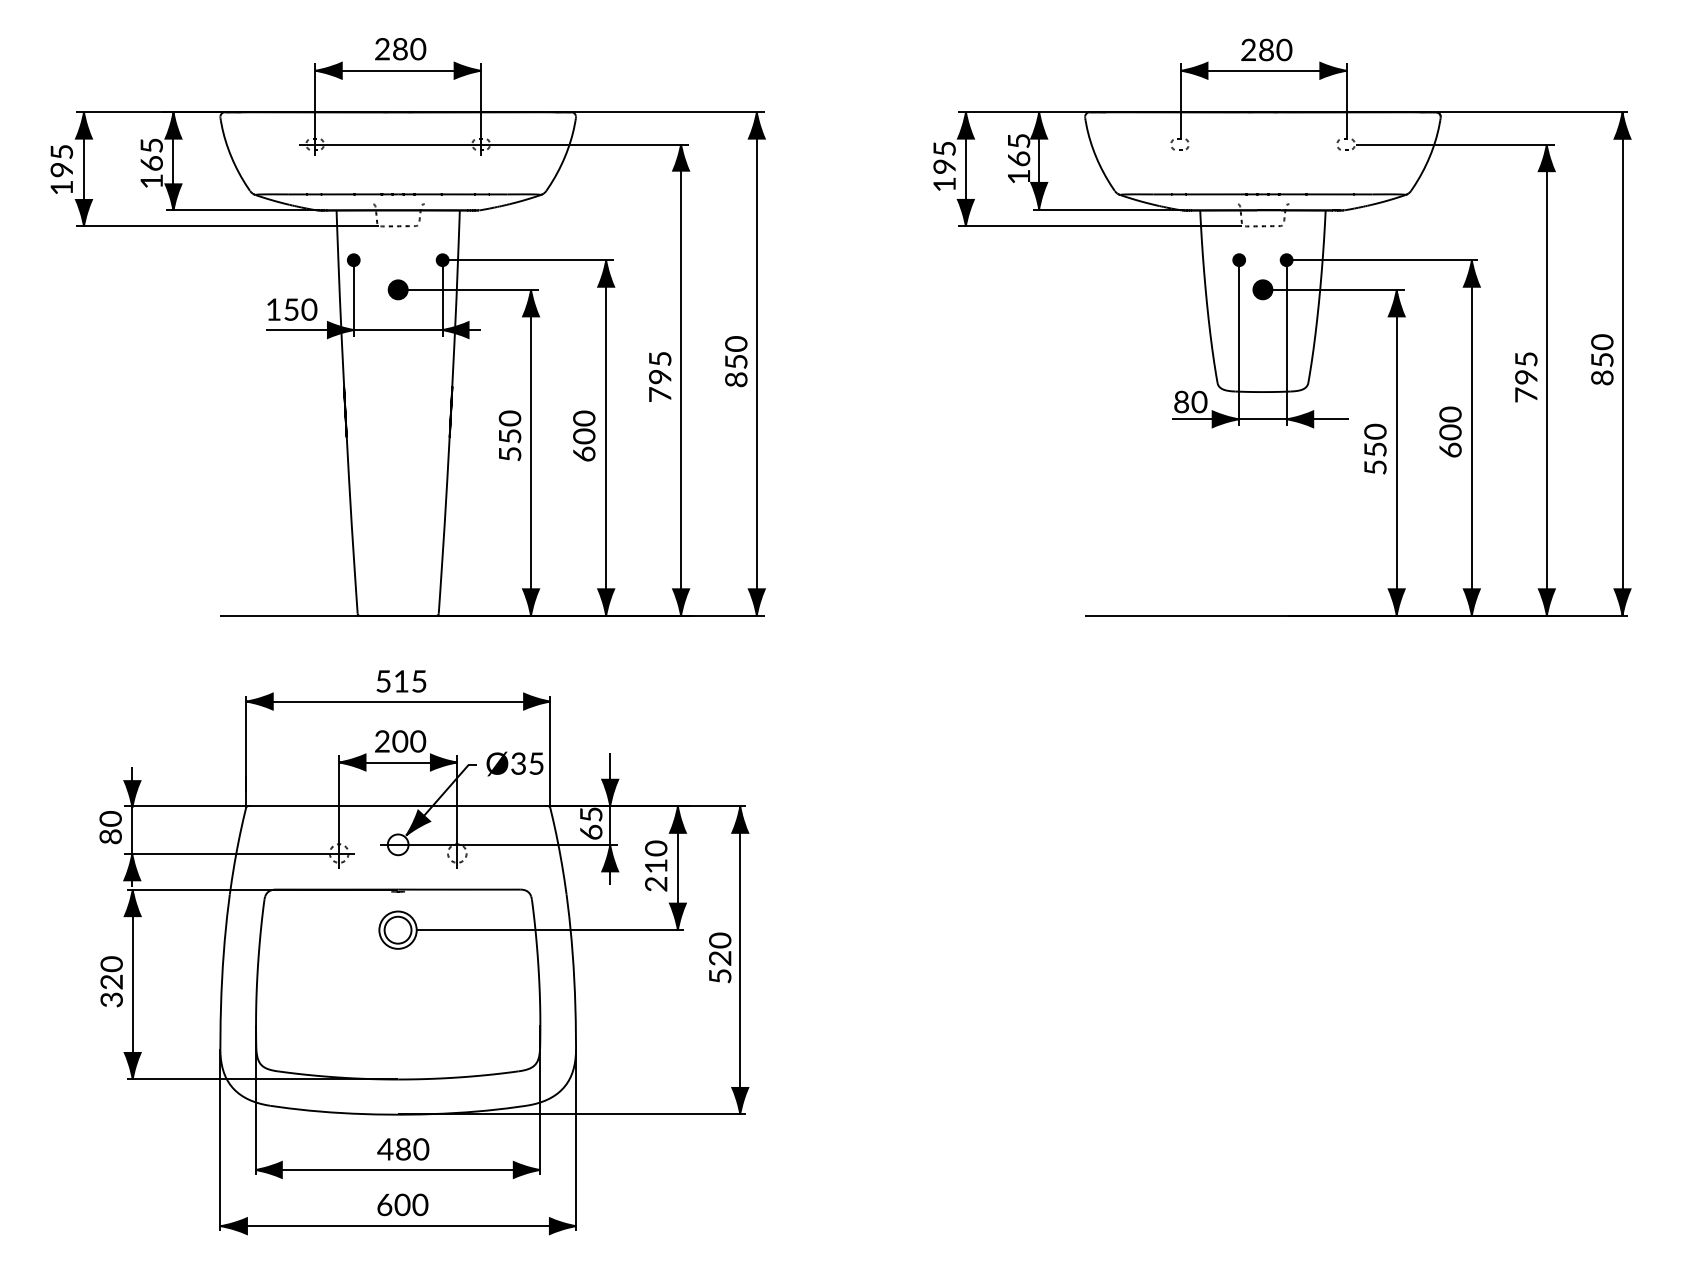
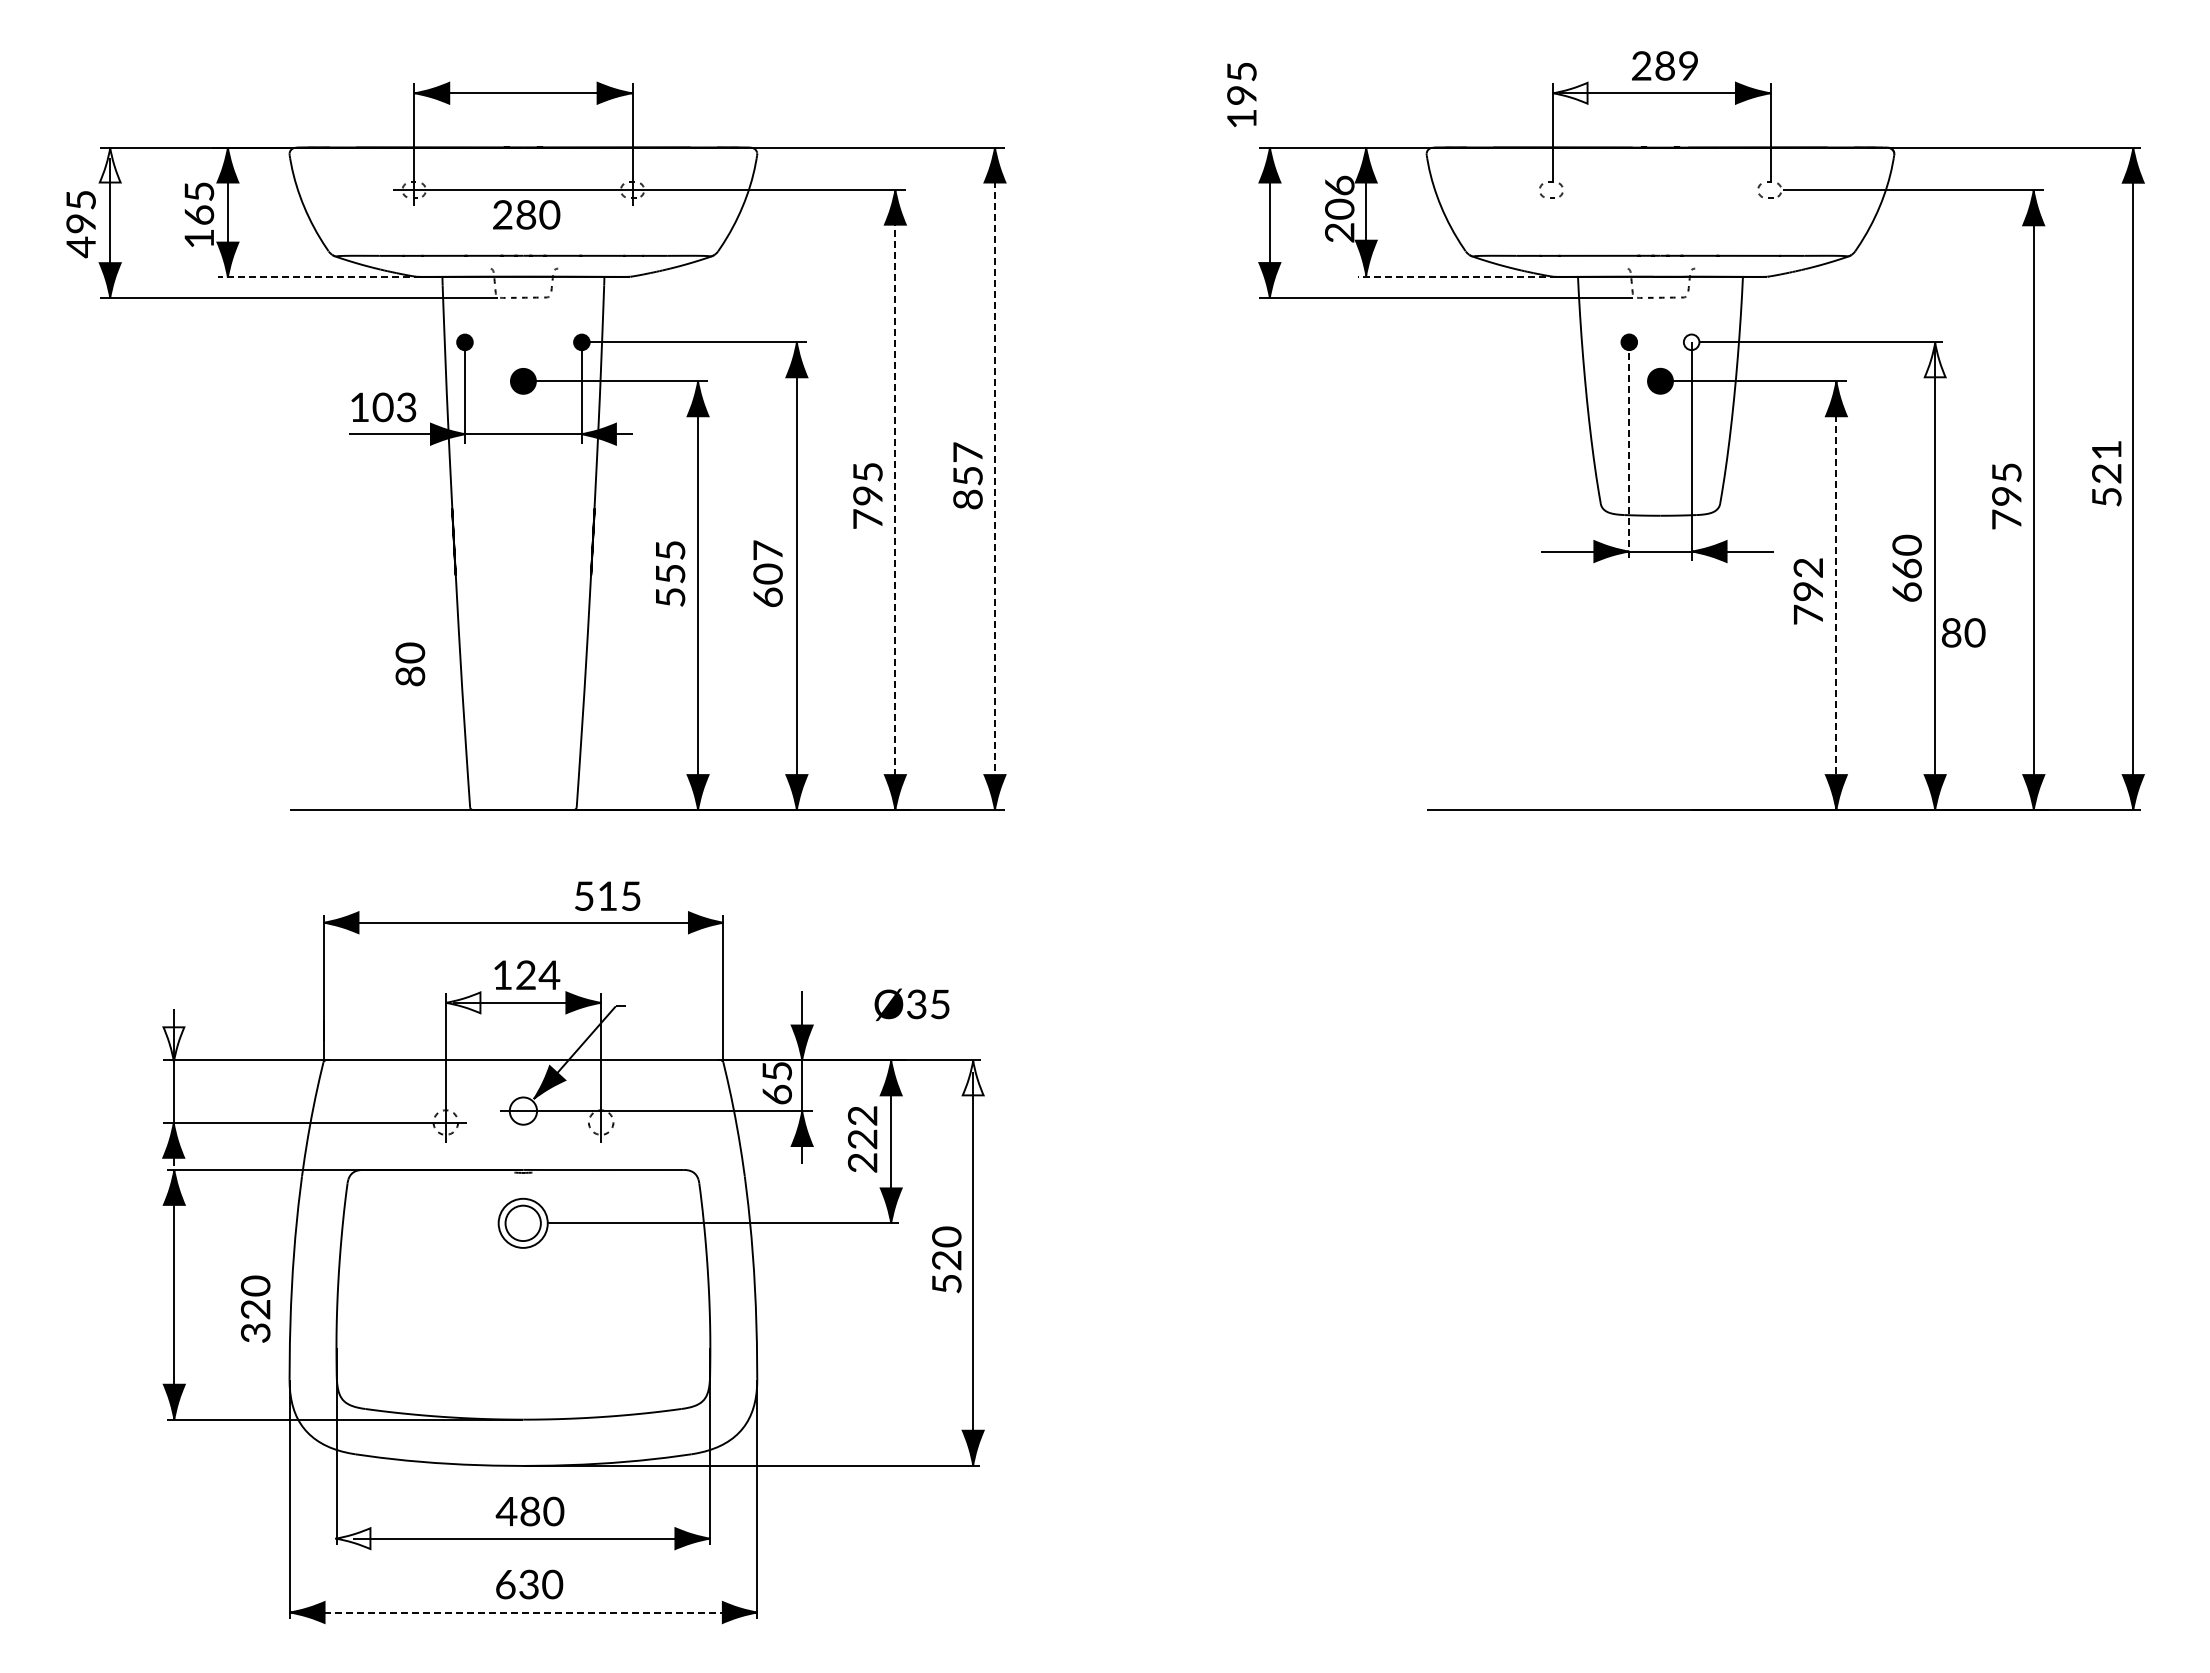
text: (400, 48) -> (526, 214), moved
text: (1284, 50) -> (1688, 66), 280 -> 289
fill: (1193, 70) -> (1569, 92), removed
fill: (83, 124) -> (109, 164), removed
text: (1018, 158) -> (1339, 208), 165 -> 206
text: (944, 166) -> (1241, 94), moved
text: (61, 188) -> (80, 247), 195 -> 495
line: (243, 210) -> (319, 276), solid -> dashed
line: (1108, 210) -> (1457, 276), solid -> dashed
fill: (1286, 260) -> (1691, 342), removed
fill: (1471, 273) -> (1934, 359), removed
text: (300, 309) -> (394, 407), 150 -> 103
text: (735, 343) -> (967, 452), 850 -> 857
line: (1239, 343) -> (1629, 452), solid -> dashed
text: (1602, 359) -> (2106, 472), 850 -> 521
line: (756, 363) -> (994, 478), solid -> dashed
line: (681, 379) -> (895, 499), solid -> dashed
text: (1190, 401) -> (1963, 632), moved
text: (510, 418) -> (670, 550), 550 -> 555
text: (583, 418) -> (767, 550), 600 -> 607
text: (1450, 432) -> (1906, 568), 600 -> 660
text: (1375, 448) -> (1808, 590), 550 -> 792
line: (1396, 451) -> (1836, 594), solid -> dashed
text: (401, 680) -> (607, 895), moved
text: (400, 740) -> (526, 974), 200 -> 124
fill: (351, 762) -> (462, 1002), removed
text: (514, 763) -> (911, 1004), moved
fill: (132, 794) -> (173, 1044), removed
fill: (739, 819) -> (972, 1077), removed
text: (110, 827) -> (410, 664), moved
text: (656, 857) -> (862, 1127), 210 -> 222
text: (111, 981) -> (255, 1308), moved
fill: (268, 1169) -> (352, 1538), removed
text: (402, 1204) -> (528, 1584), 600 -> 630
line: (399, 1226) -> (525, 1612), solid -> dashed

